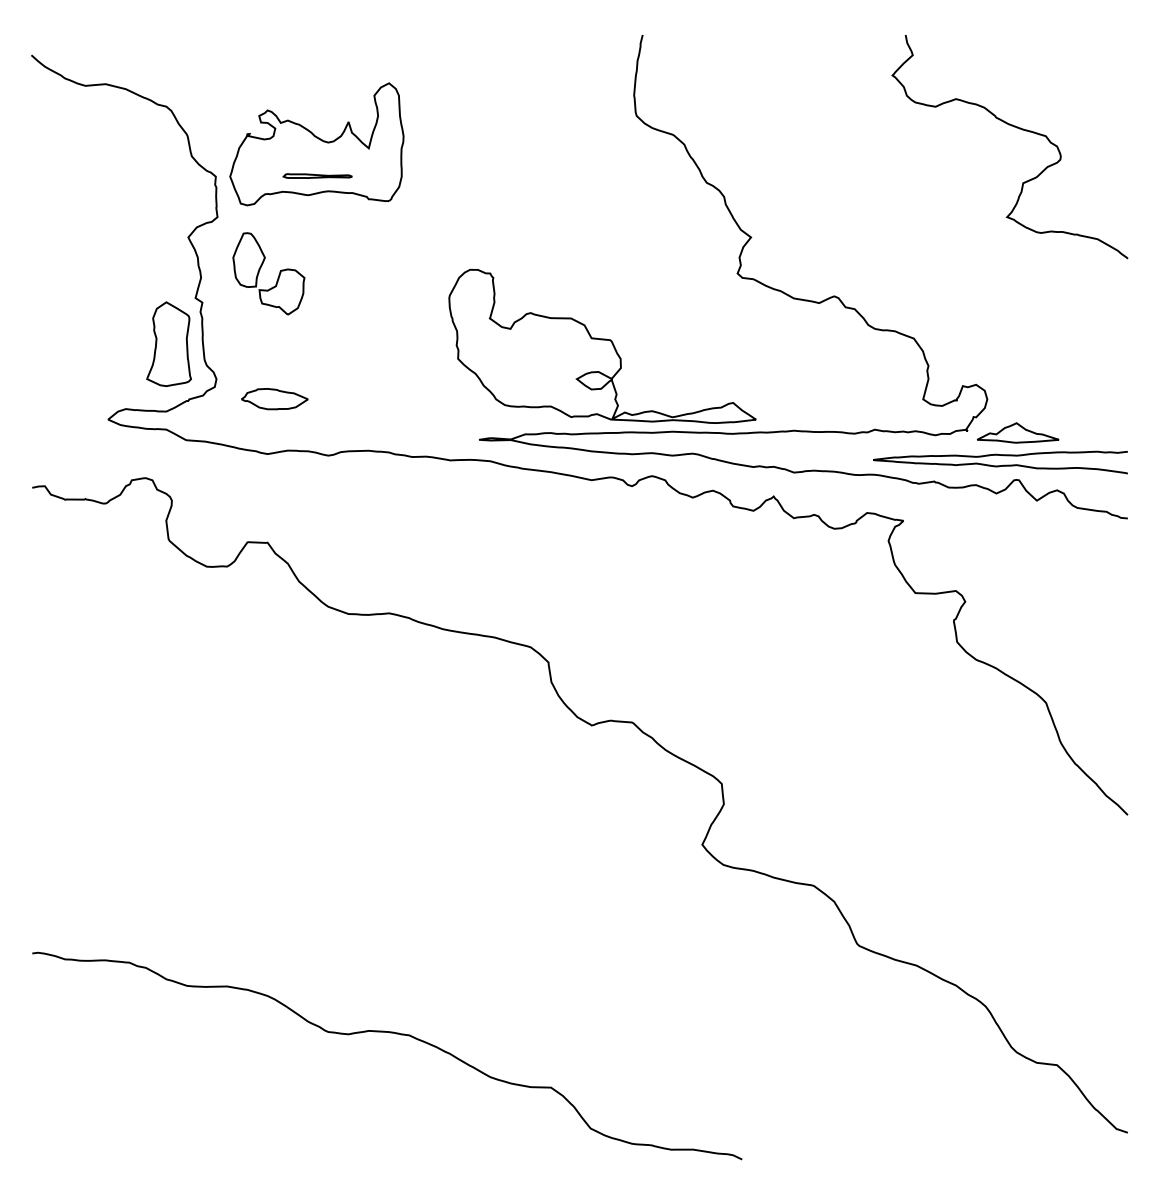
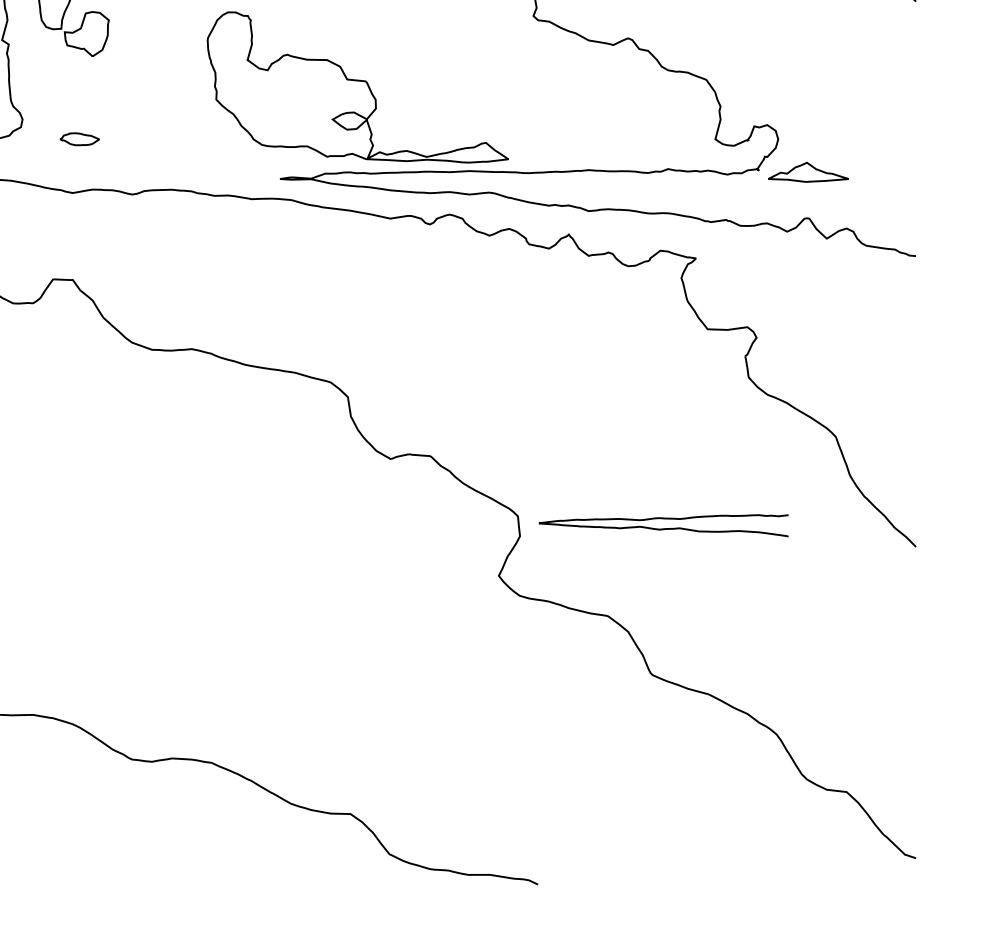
part: (602, 345) -> (357, 86), moved
part: (274, 399) -> (79, 139), size x0.6
curve: (1000, 465) -> (663, 528), moved

